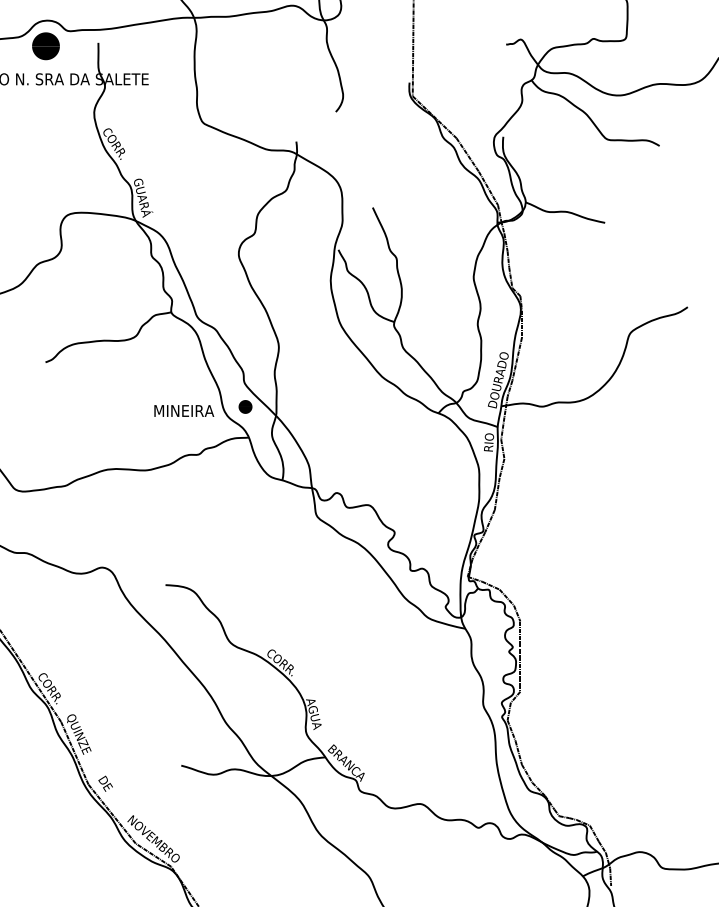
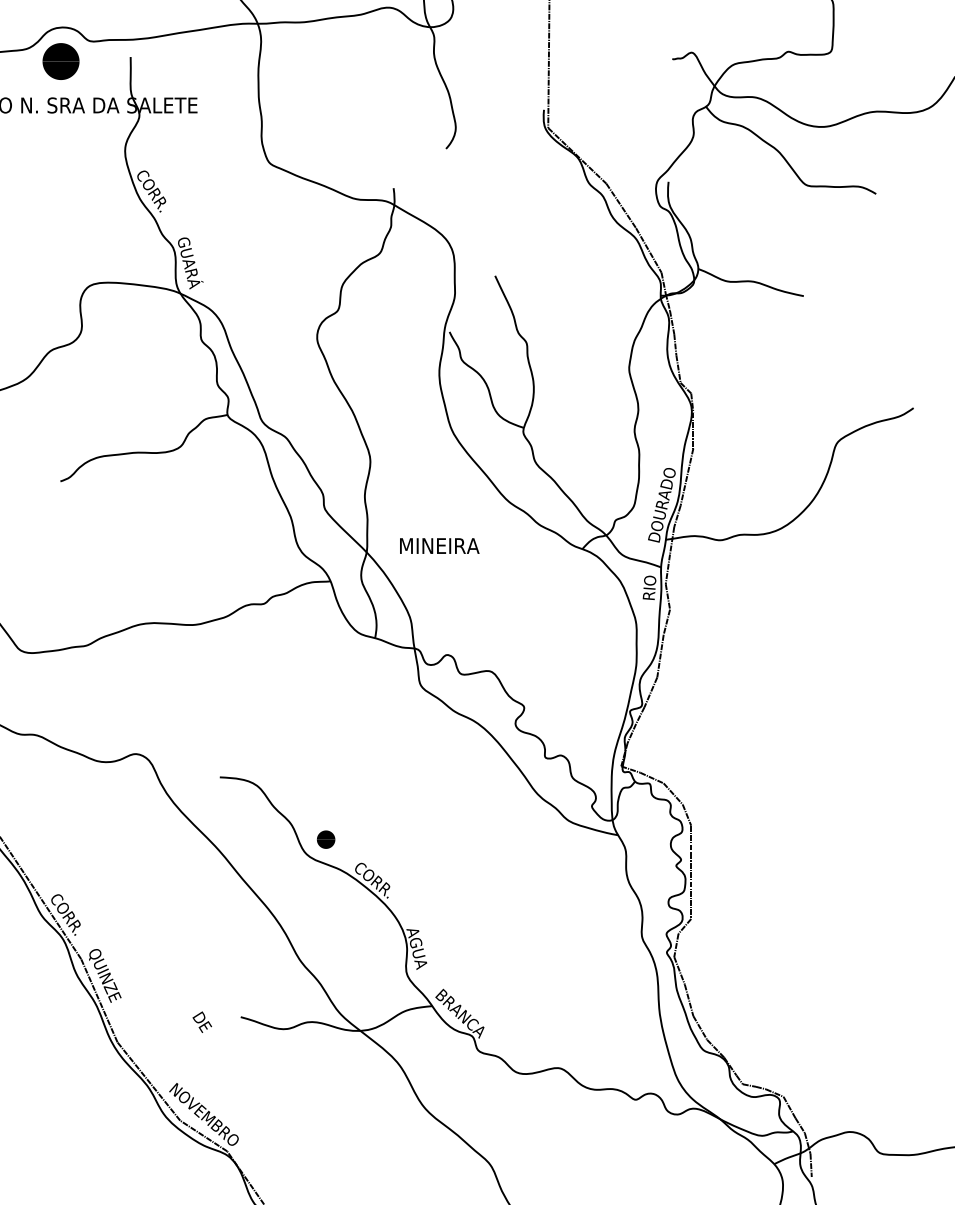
part: (245, 406) -> (326, 839), moved
text: (184, 410) -> (439, 545), moved
text: (105, 783) -> (201, 1021), moved

